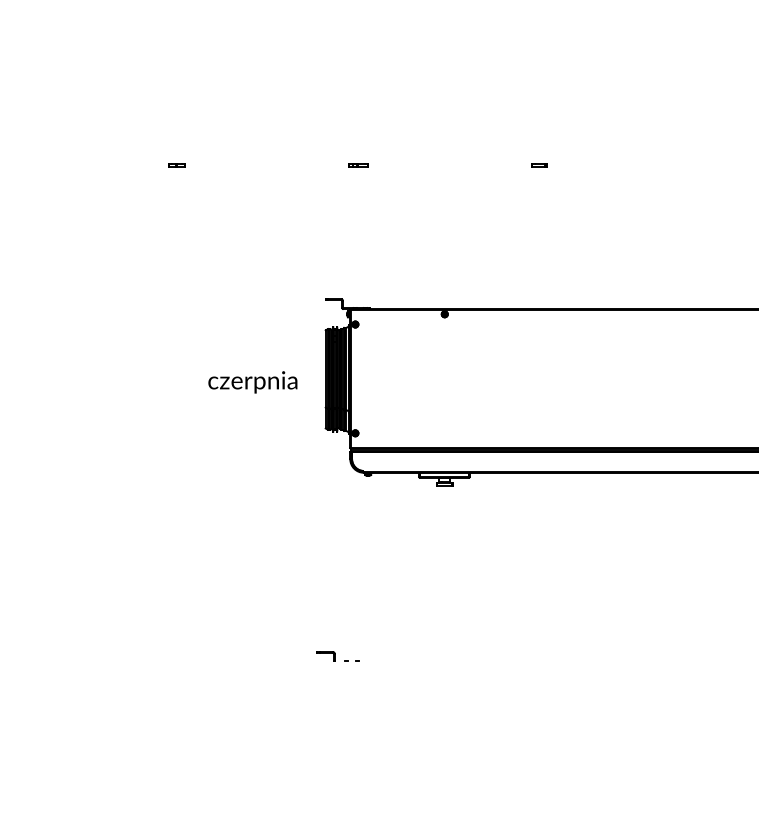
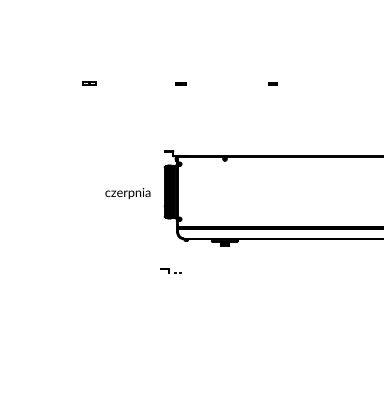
part: (176, 164) -> (89, 83), size x1.6
part: (337, 655) -> (170, 270), moved

